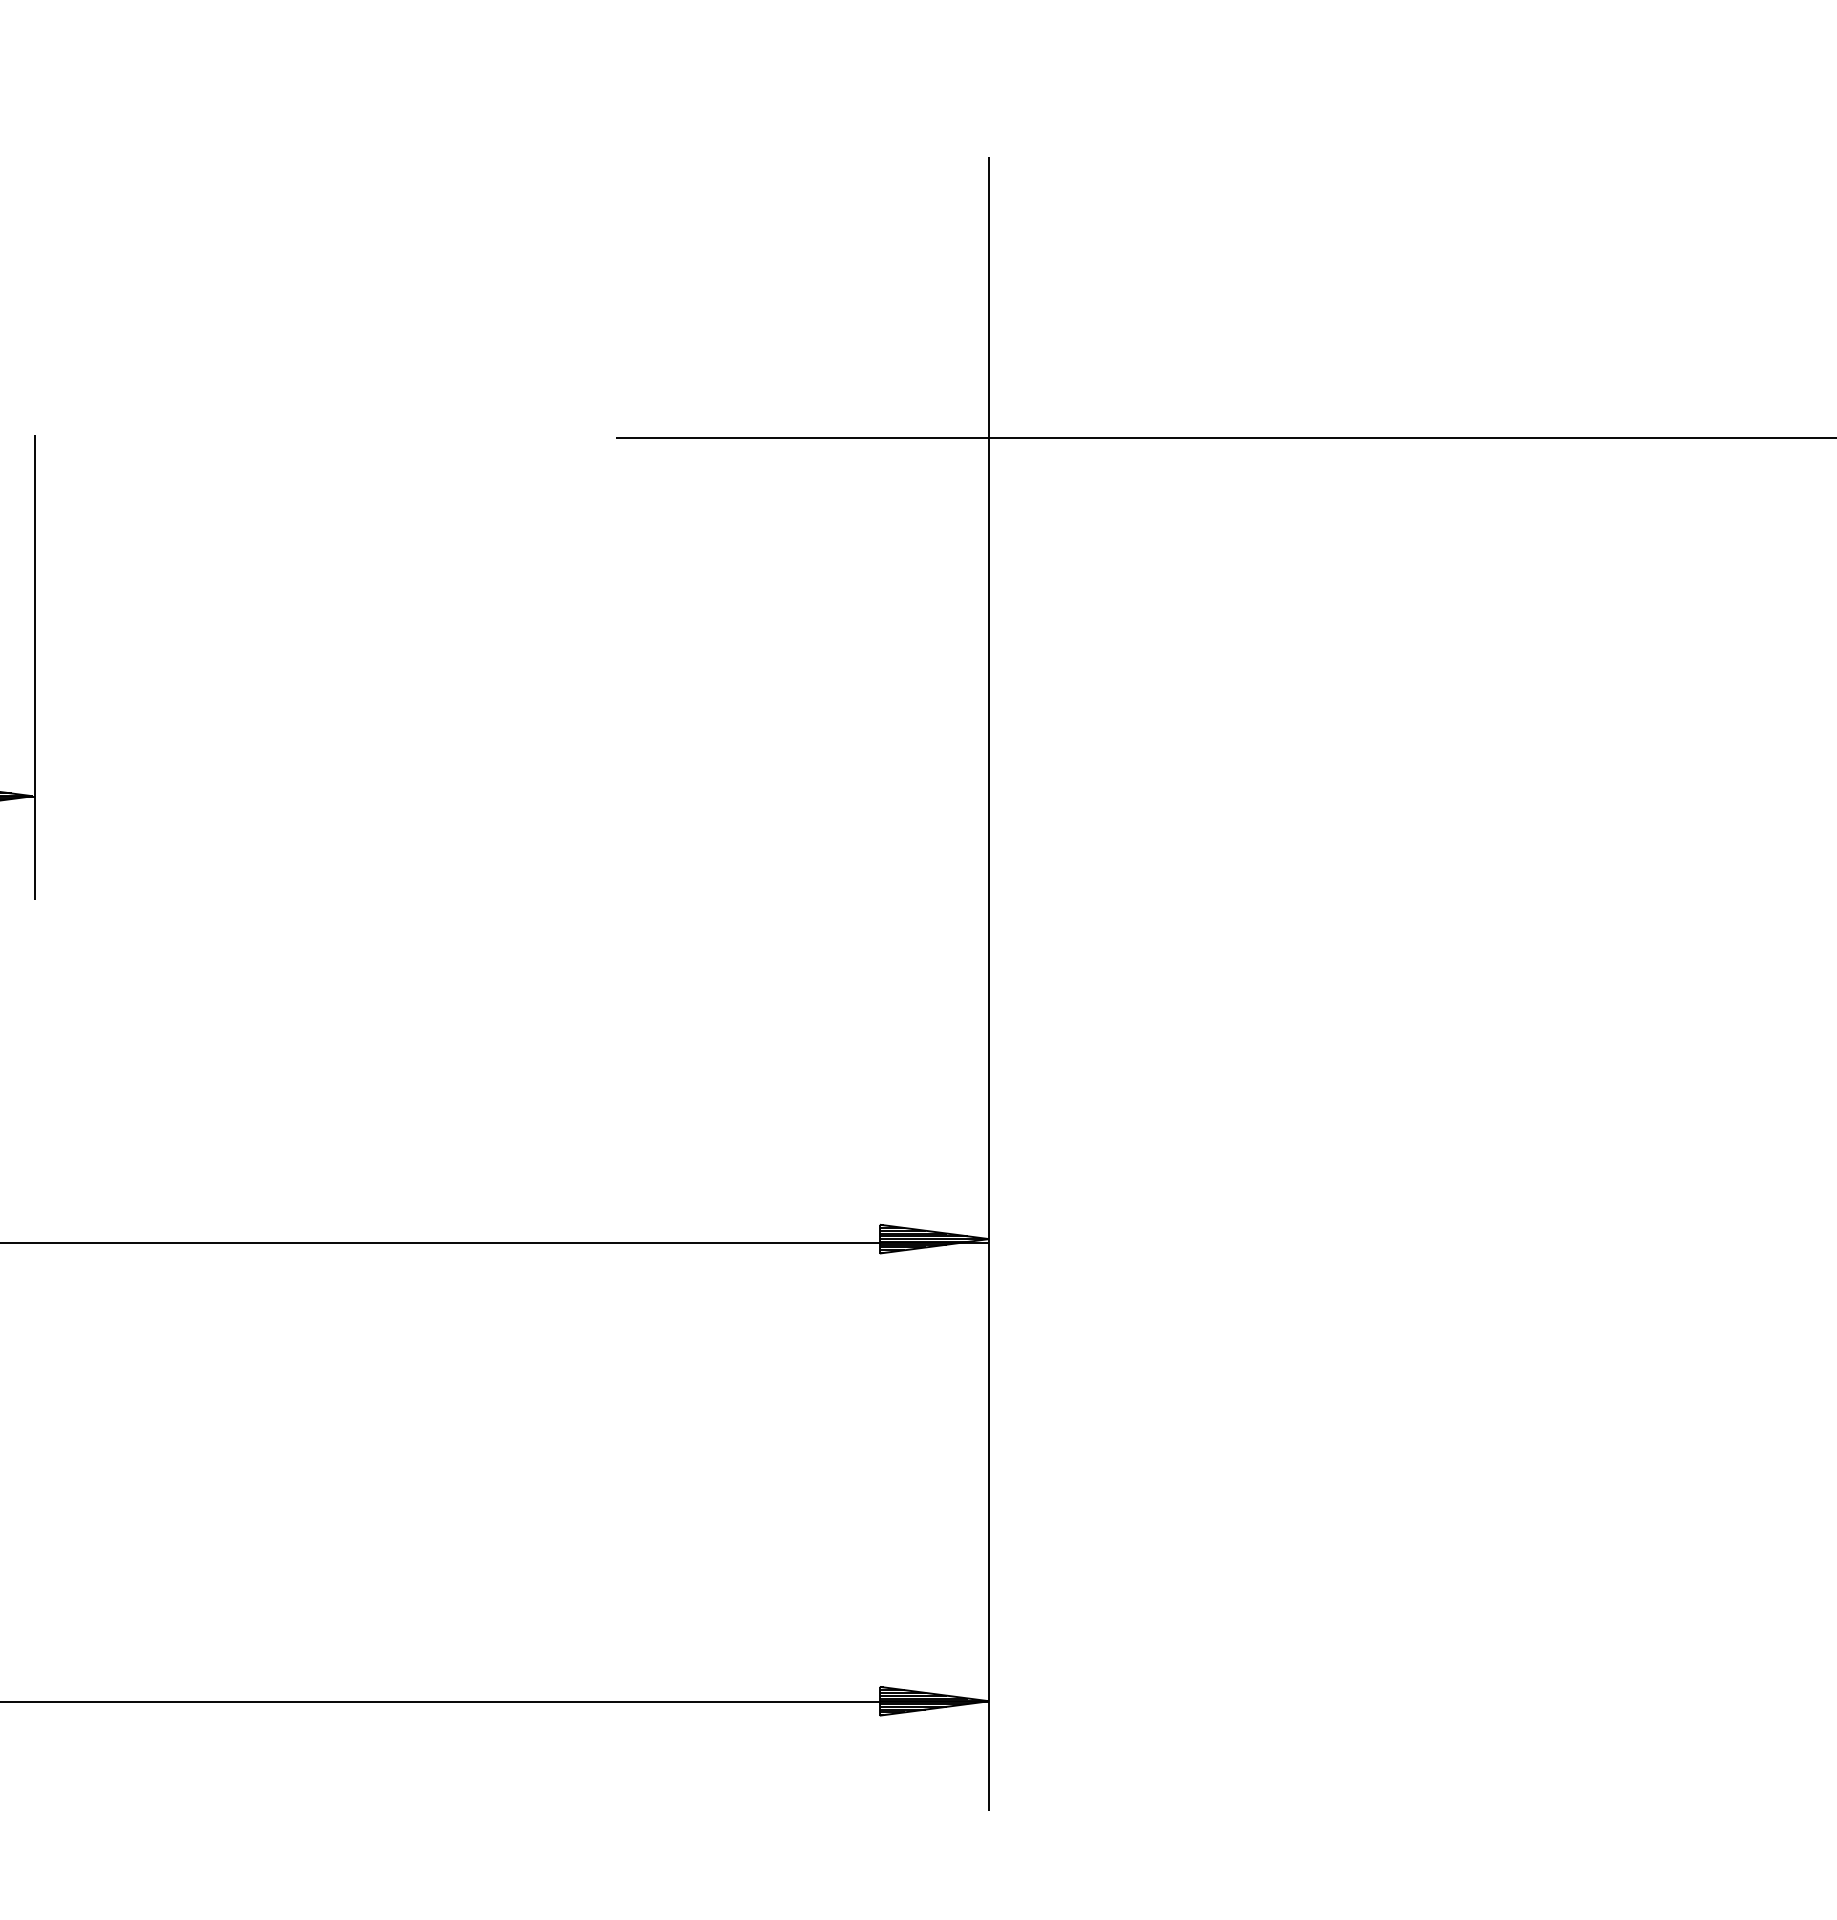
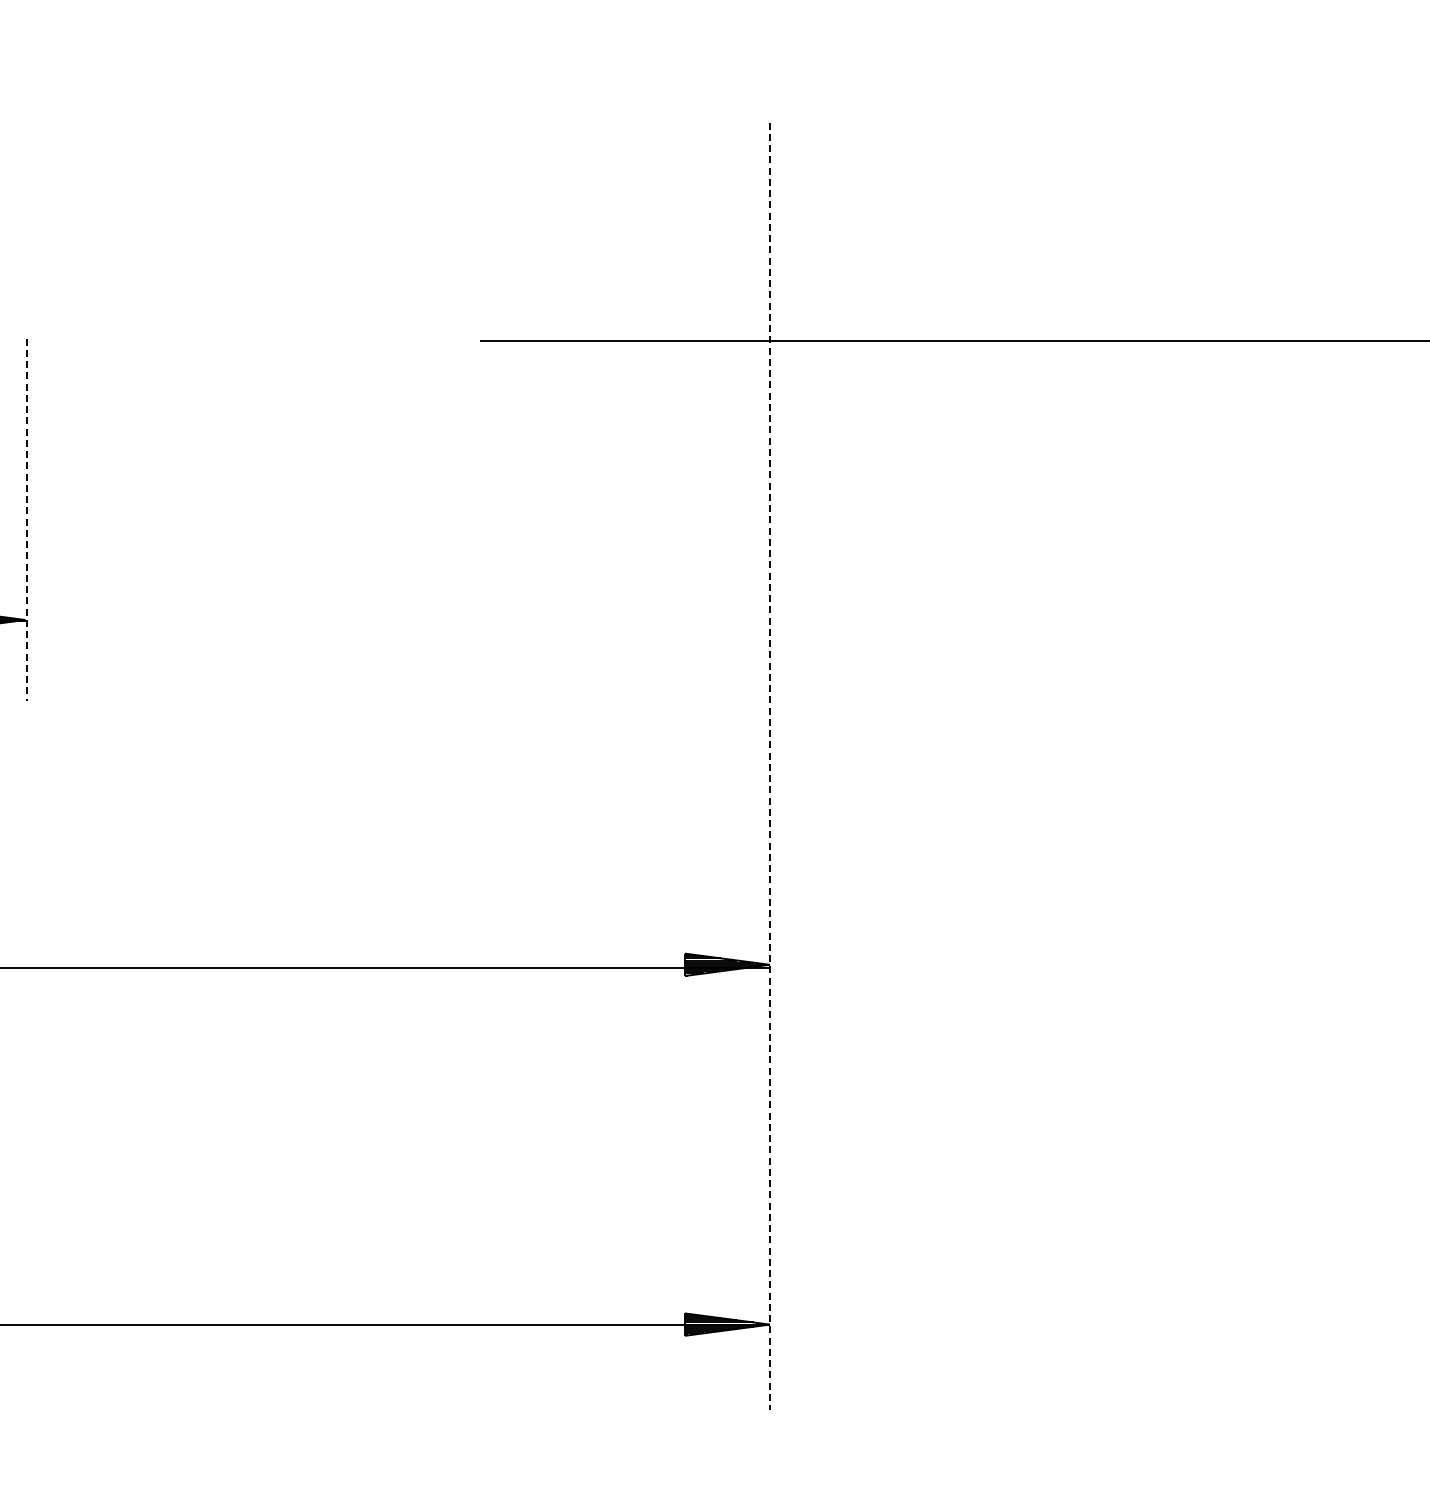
line: (34, 667) -> (26, 519), solid -> dashed
line: (988, 984) -> (769, 766), solid -> dashed

